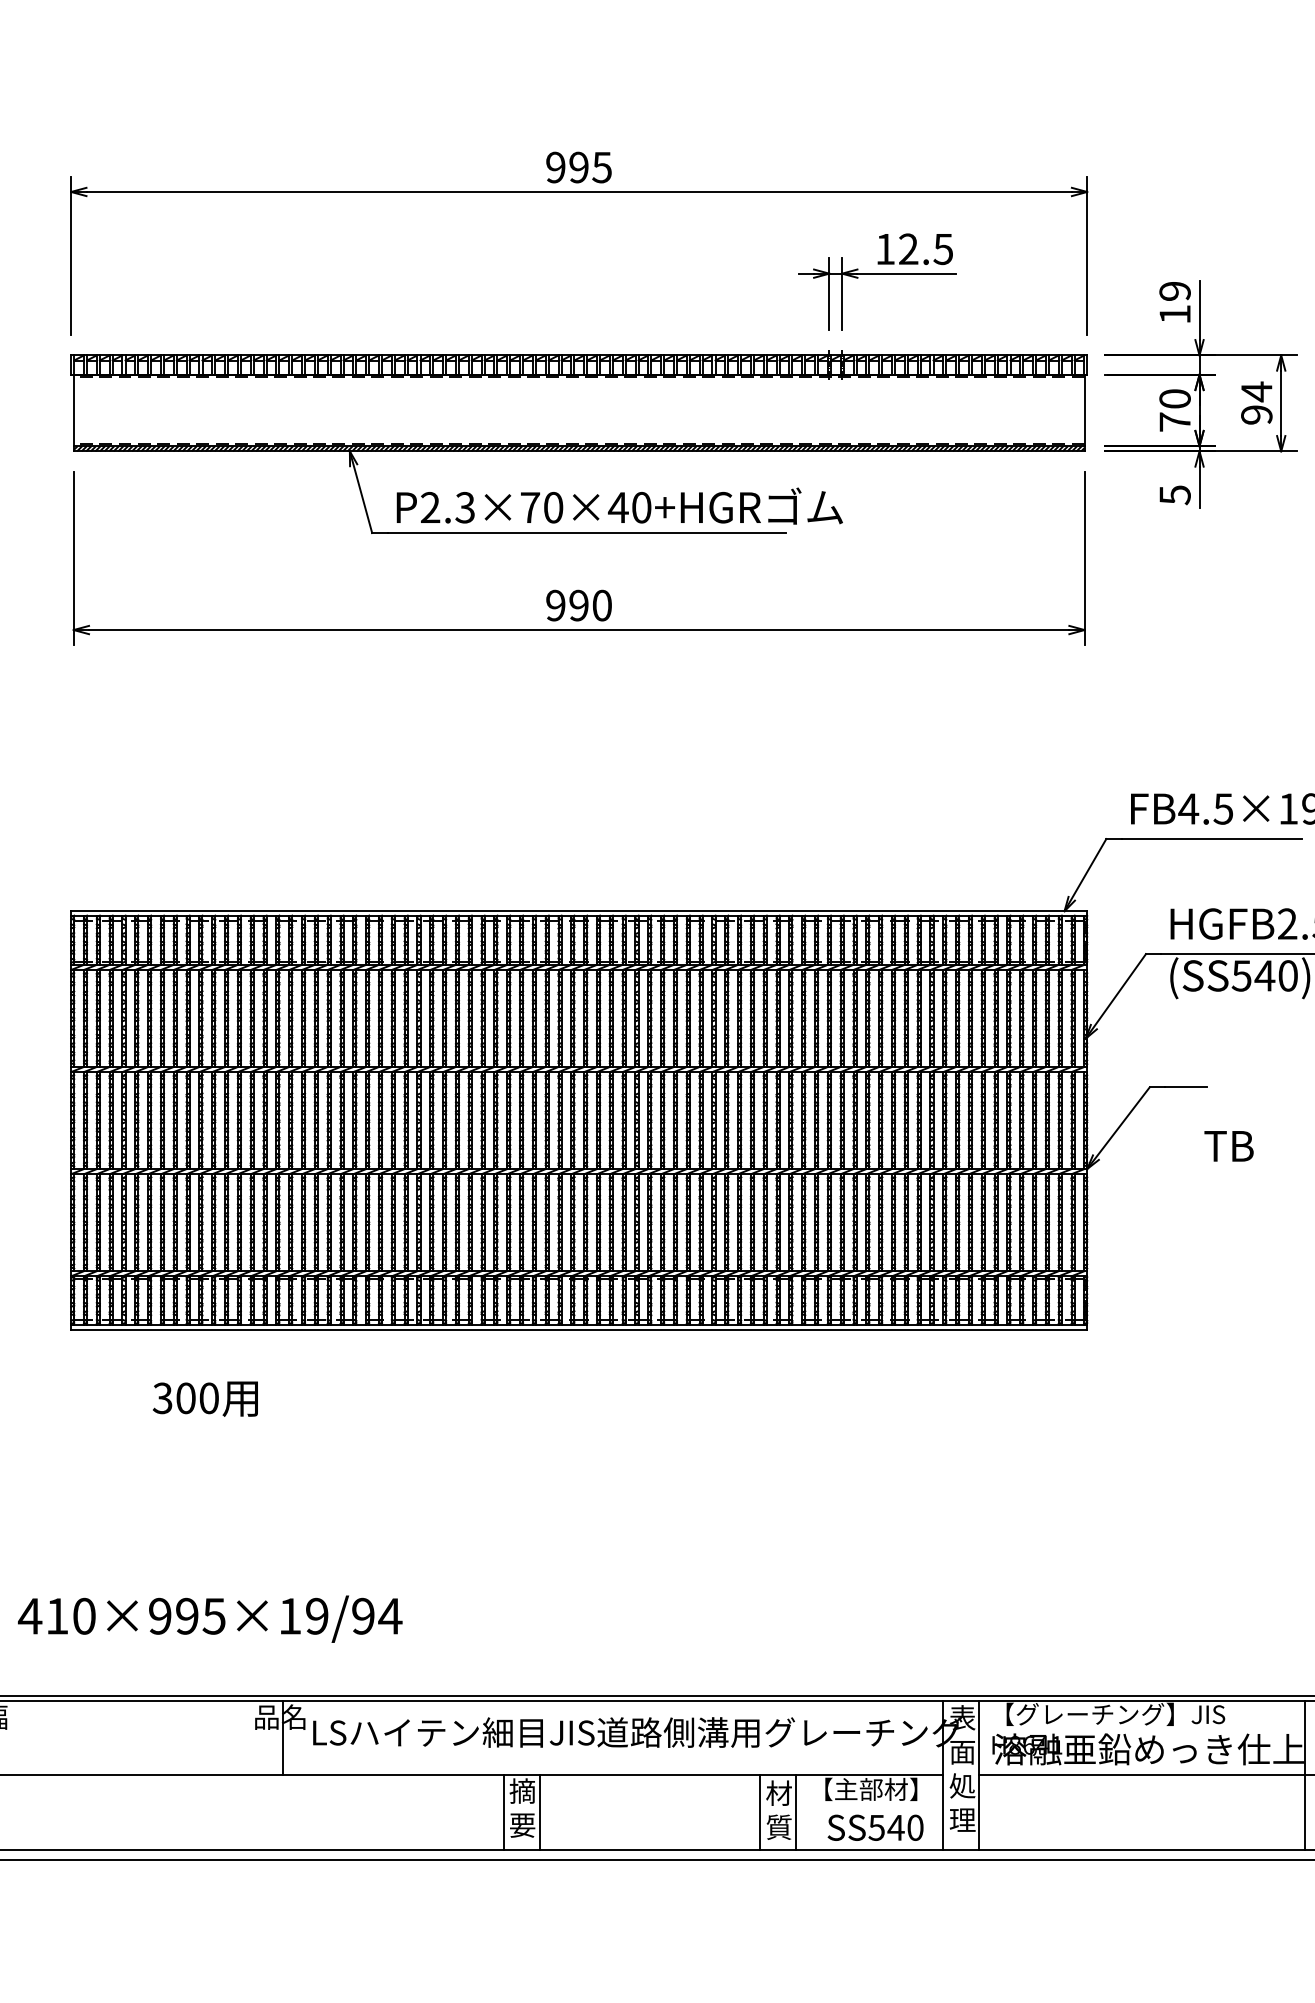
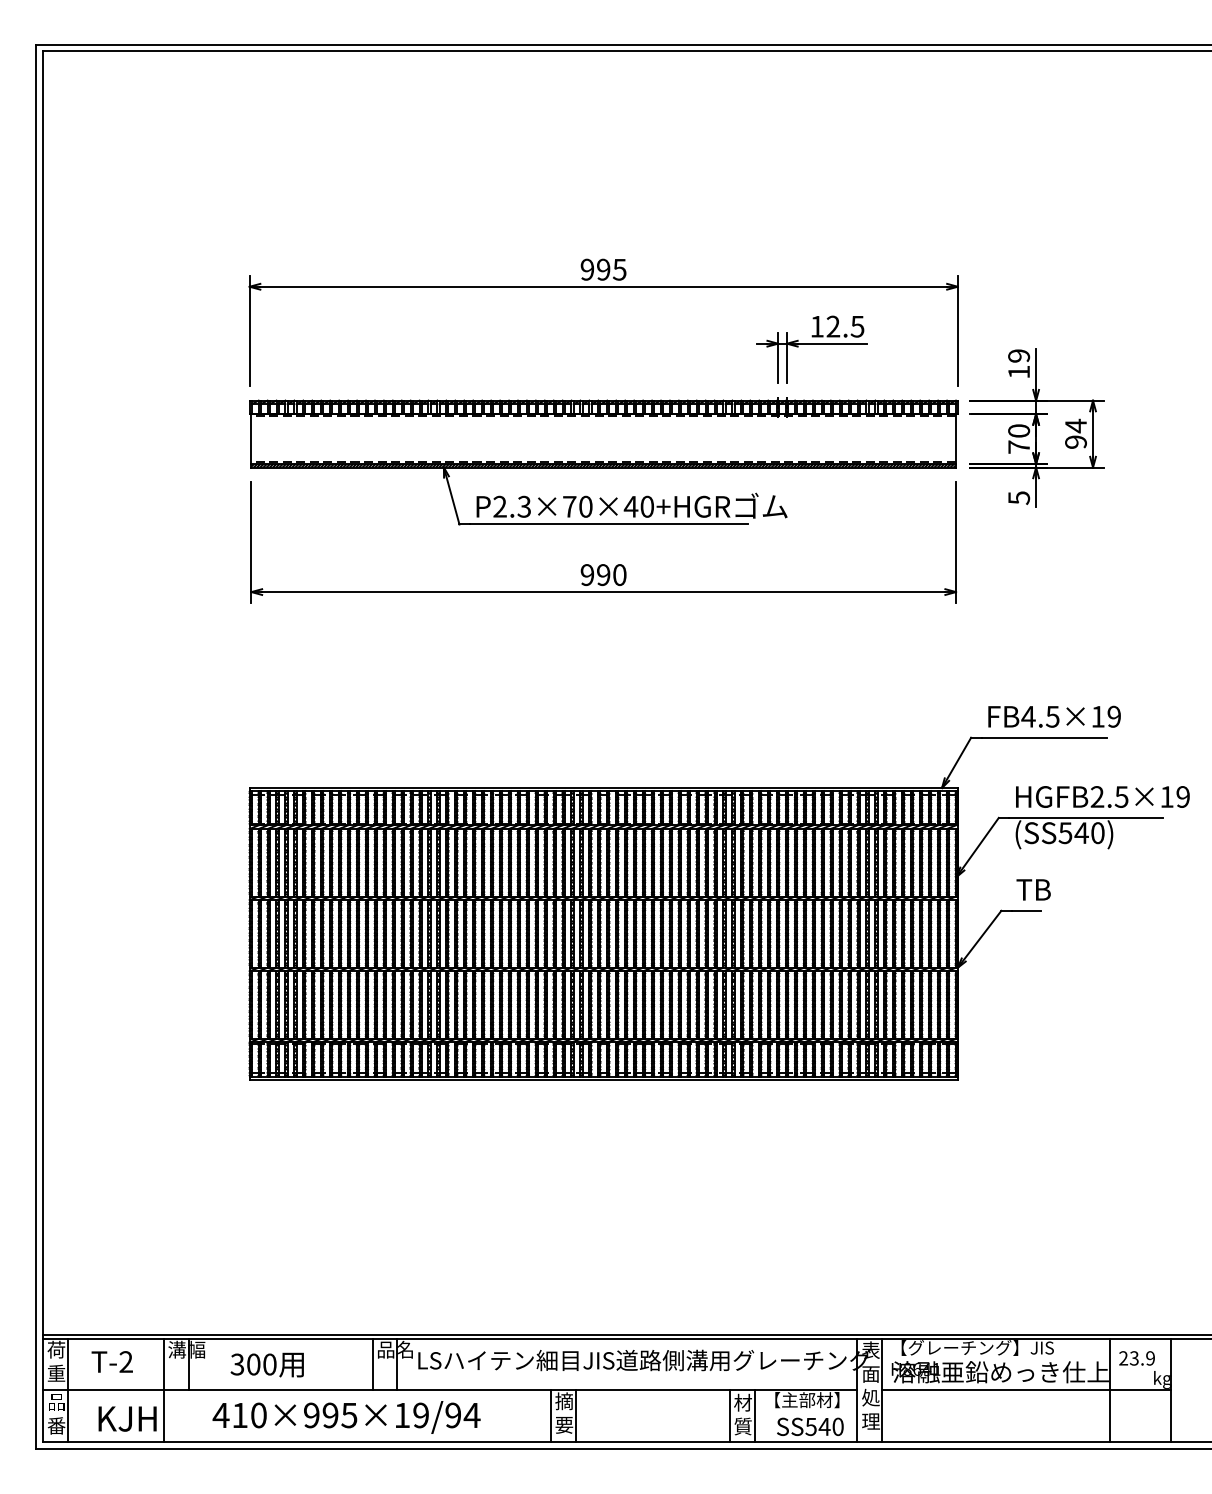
text: (1228, 1145) -> (1033, 889), moved
text: (204, 1398) -> (266, 1364), moved
text: (210, 1619) -> (346, 1417), moved
line: (247, 1738) -> (372, 1364), added

